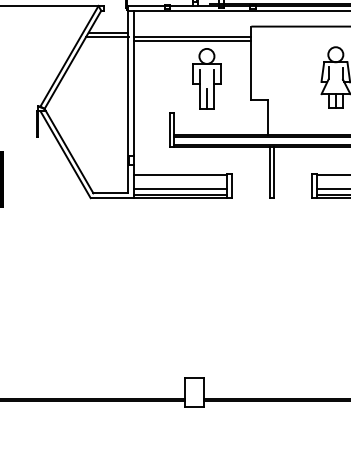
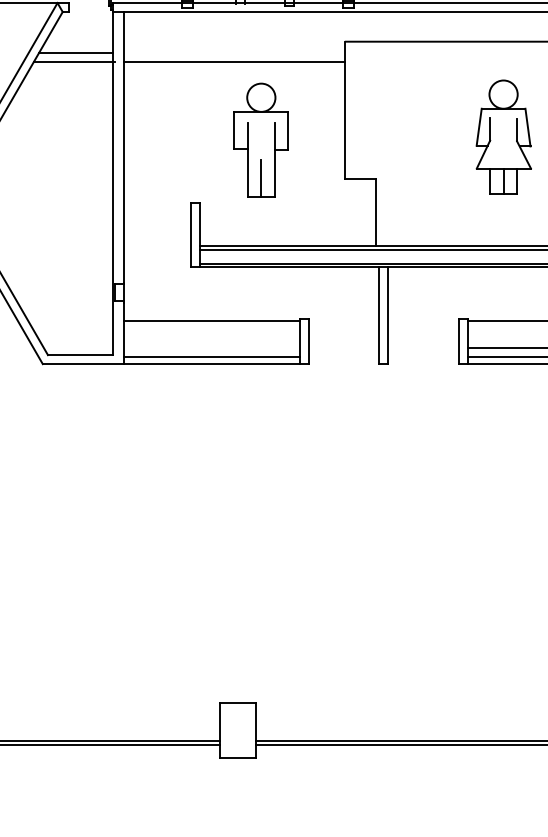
line: (192, 41) -> (234, 69), removed
line: (180, 189) -> (211, 347), removed

